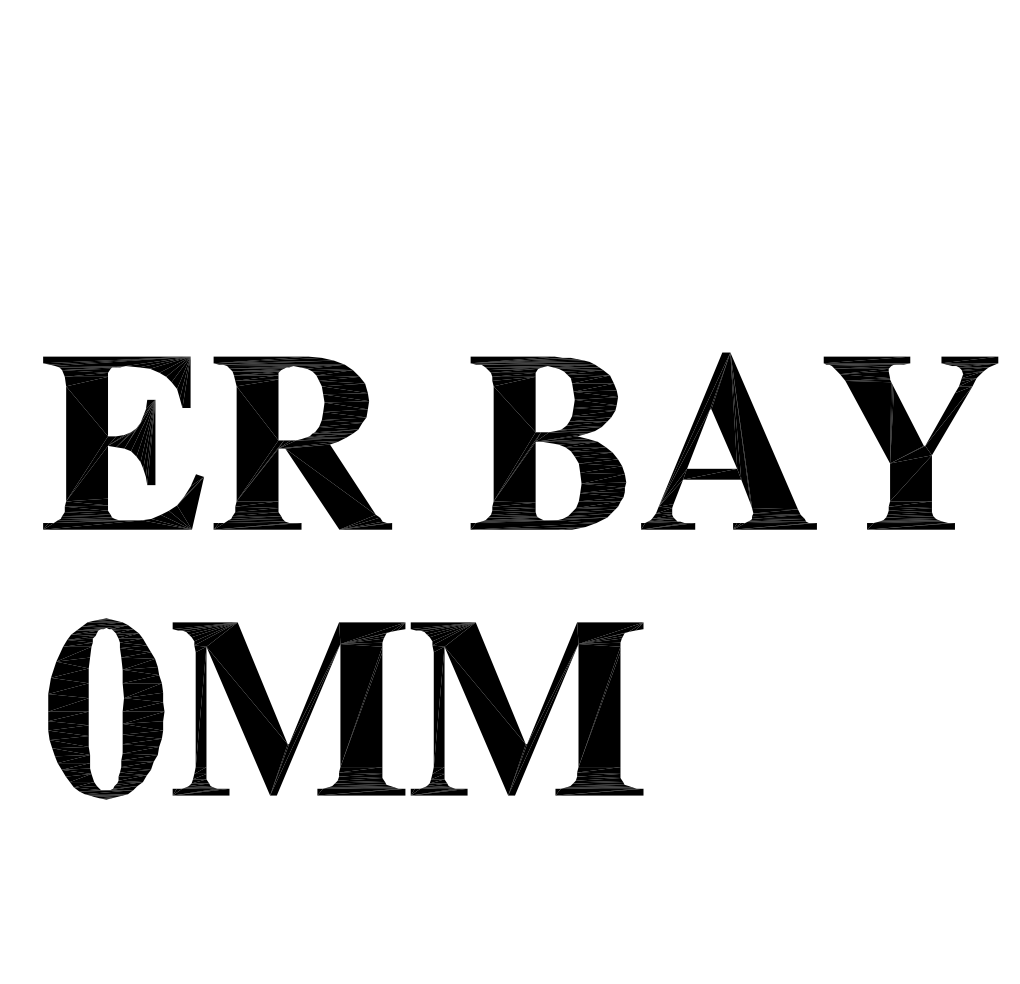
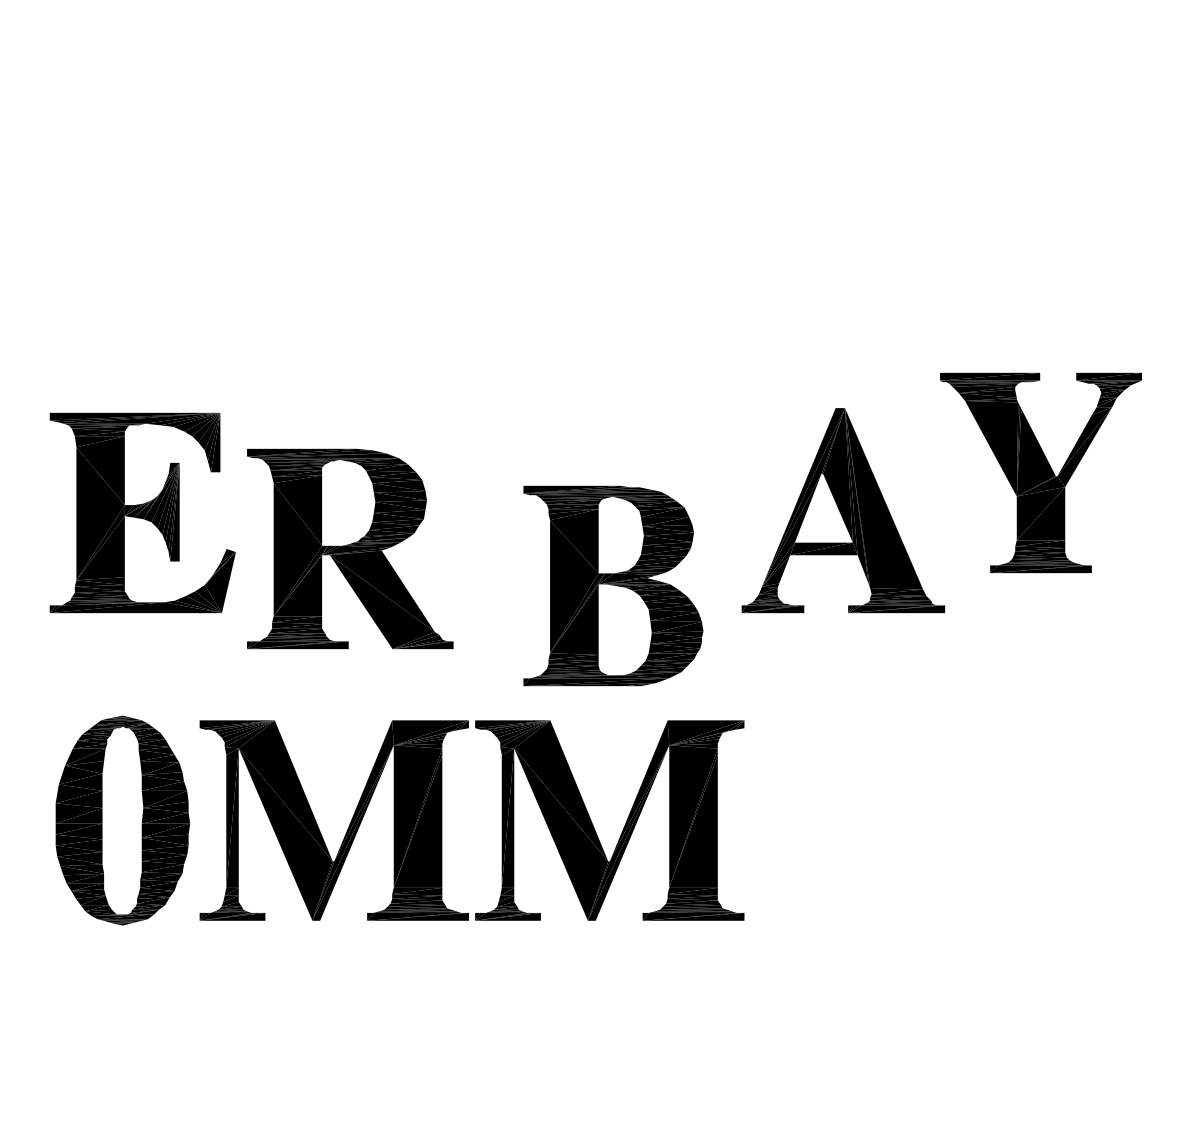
part: (303, 442) -> (350, 548), moved
part: (548, 442) -> (613, 585), moved
part: (910, 442) -> (1040, 472), moved

